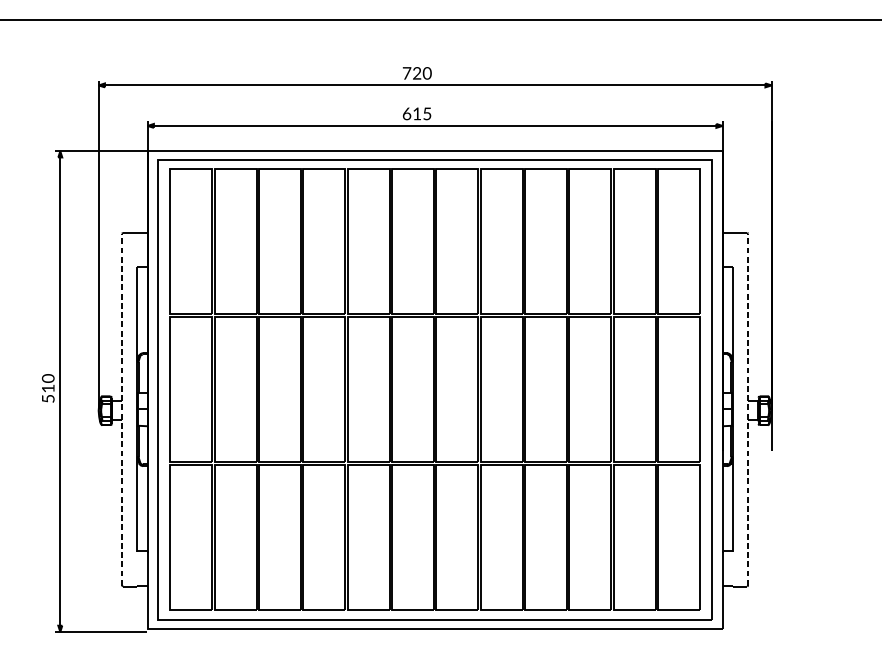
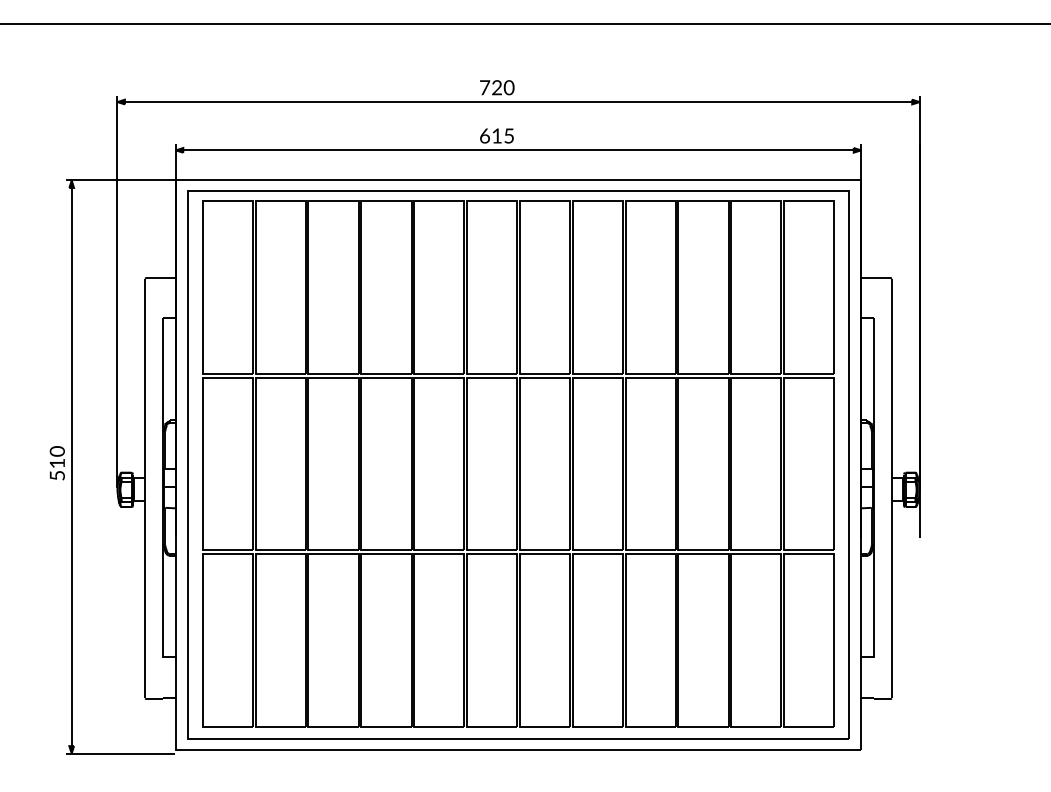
line: (122, 409) -> (145, 488), dashed -> solid
line: (748, 409) -> (891, 488), dashed -> solid

